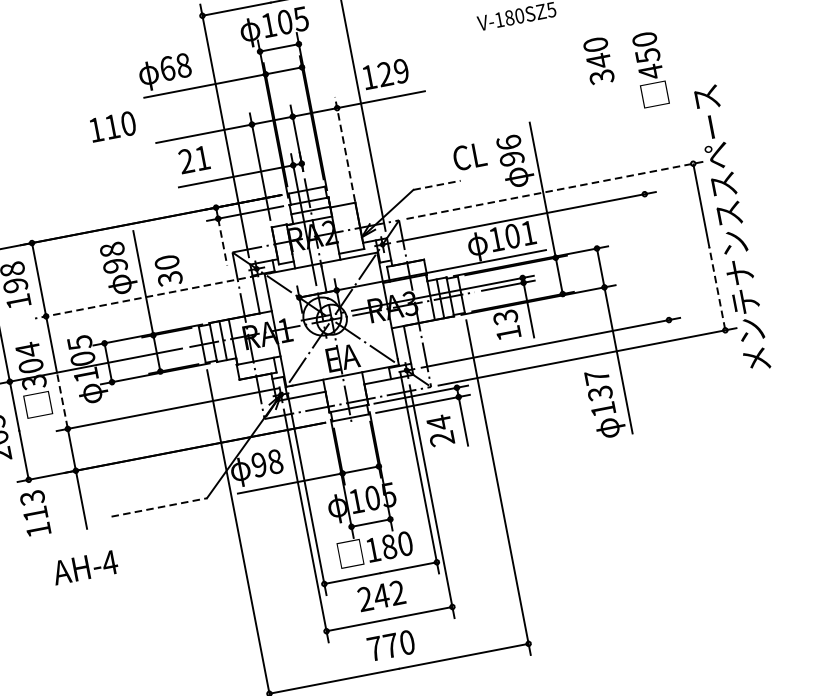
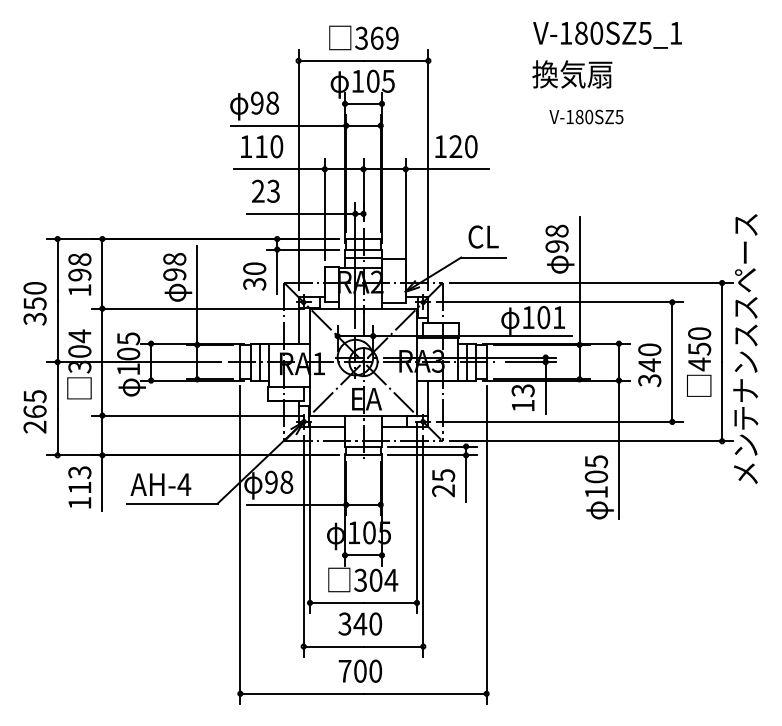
text: (598, 61) -> (649, 365), moved
text: (167, 67) -> (257, 102), 68 -> 98
text: (650, 68) -> (699, 361), moved
text: (400, 71) -> (470, 146), 129 -> 120
text: (113, 126) -> (262, 146), moved
text: (508, 142) -> (556, 230), 96 -> 98
line: (344, 149) -> (405, 208), dashed -> solid
text: (469, 156) -> (483, 236), moved
text: (202, 157) -> (273, 190), 21 -> 23
line: (437, 185) -> (484, 257), dashed -> solid
line: (555, 190) -> (591, 283), dashed -> solid
line: (223, 242) -> (277, 272), dashed -> solid
line: (657, 257) -> (672, 362), added
text: (168, 270) -> (254, 276), moved
line: (717, 287) -> (722, 400), dashed -> solid
line: (146, 296) -> (197, 308), dashed -> solid
text: (598, 385) -> (596, 469), 137 -> 105
line: (62, 400) -> (102, 388), dashed -> solid
text: (439, 422) -> (443, 475), 24 -> 25
line: (159, 507) -> (172, 503), dashed -> solid
text: (35, 513) -> (79, 487), moved
text: (389, 545) -> (376, 579), 180 -> 304
text: (84, 567) -> (160, 484), moved
text: (381, 595) -> (360, 623), 242 -> 340
text: (391, 644) -> (360, 670), 770 -> 700

